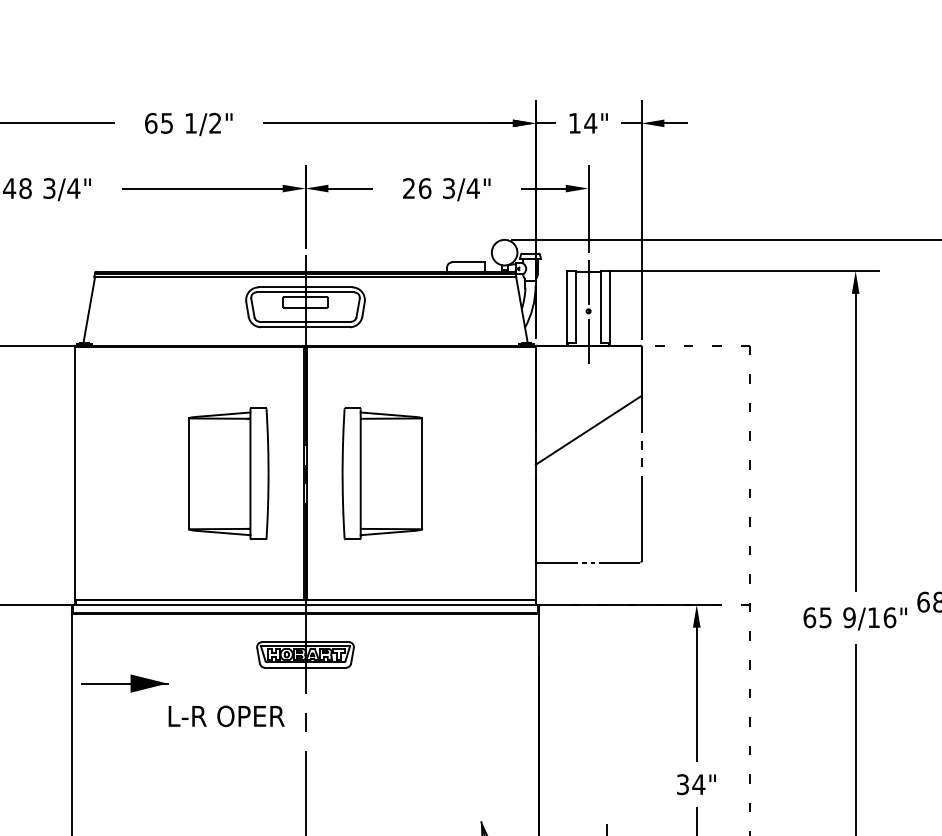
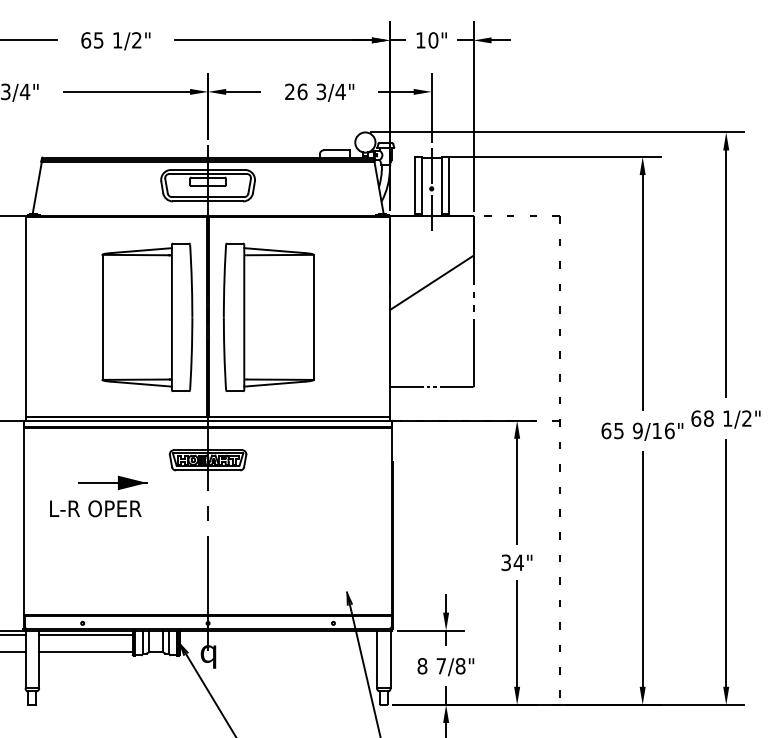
text: (590, 123) -> (433, 40), 14" -> 10"
part: (228, 472) -> (147, 316), size x1.43
part: (381, 472) -> (268, 316), size x1.43
part: (123, 683) -> (112, 482), moved
text: (226, 715) -> (95, 508), moved

